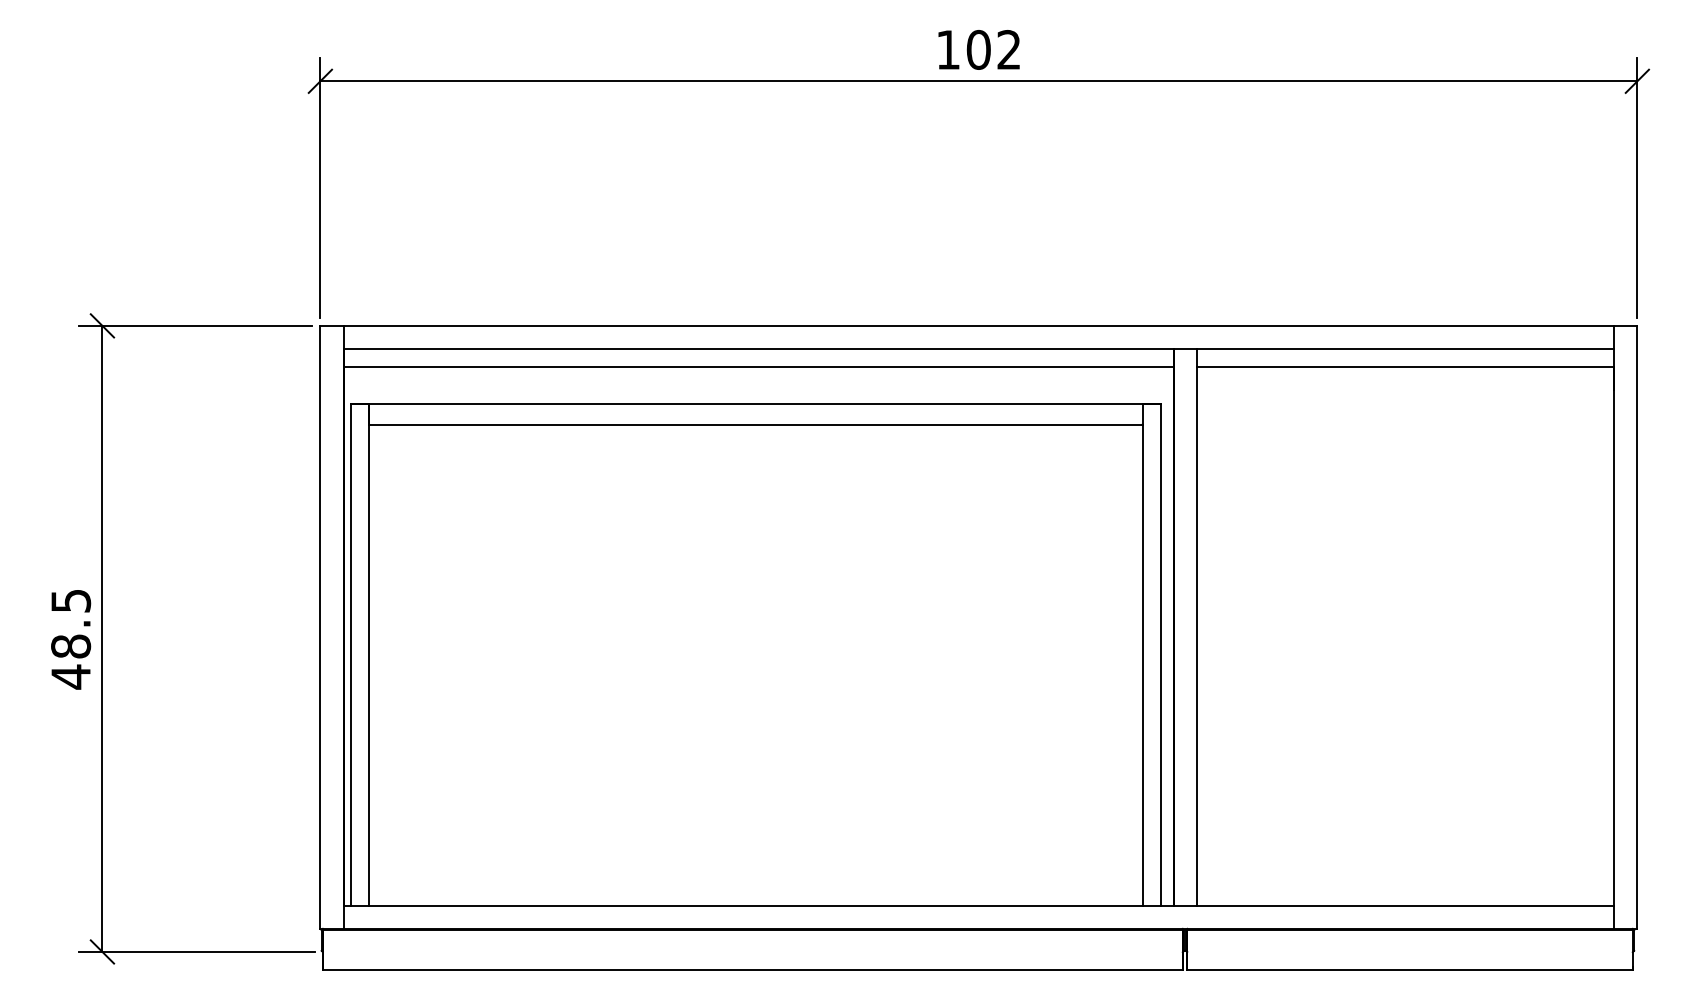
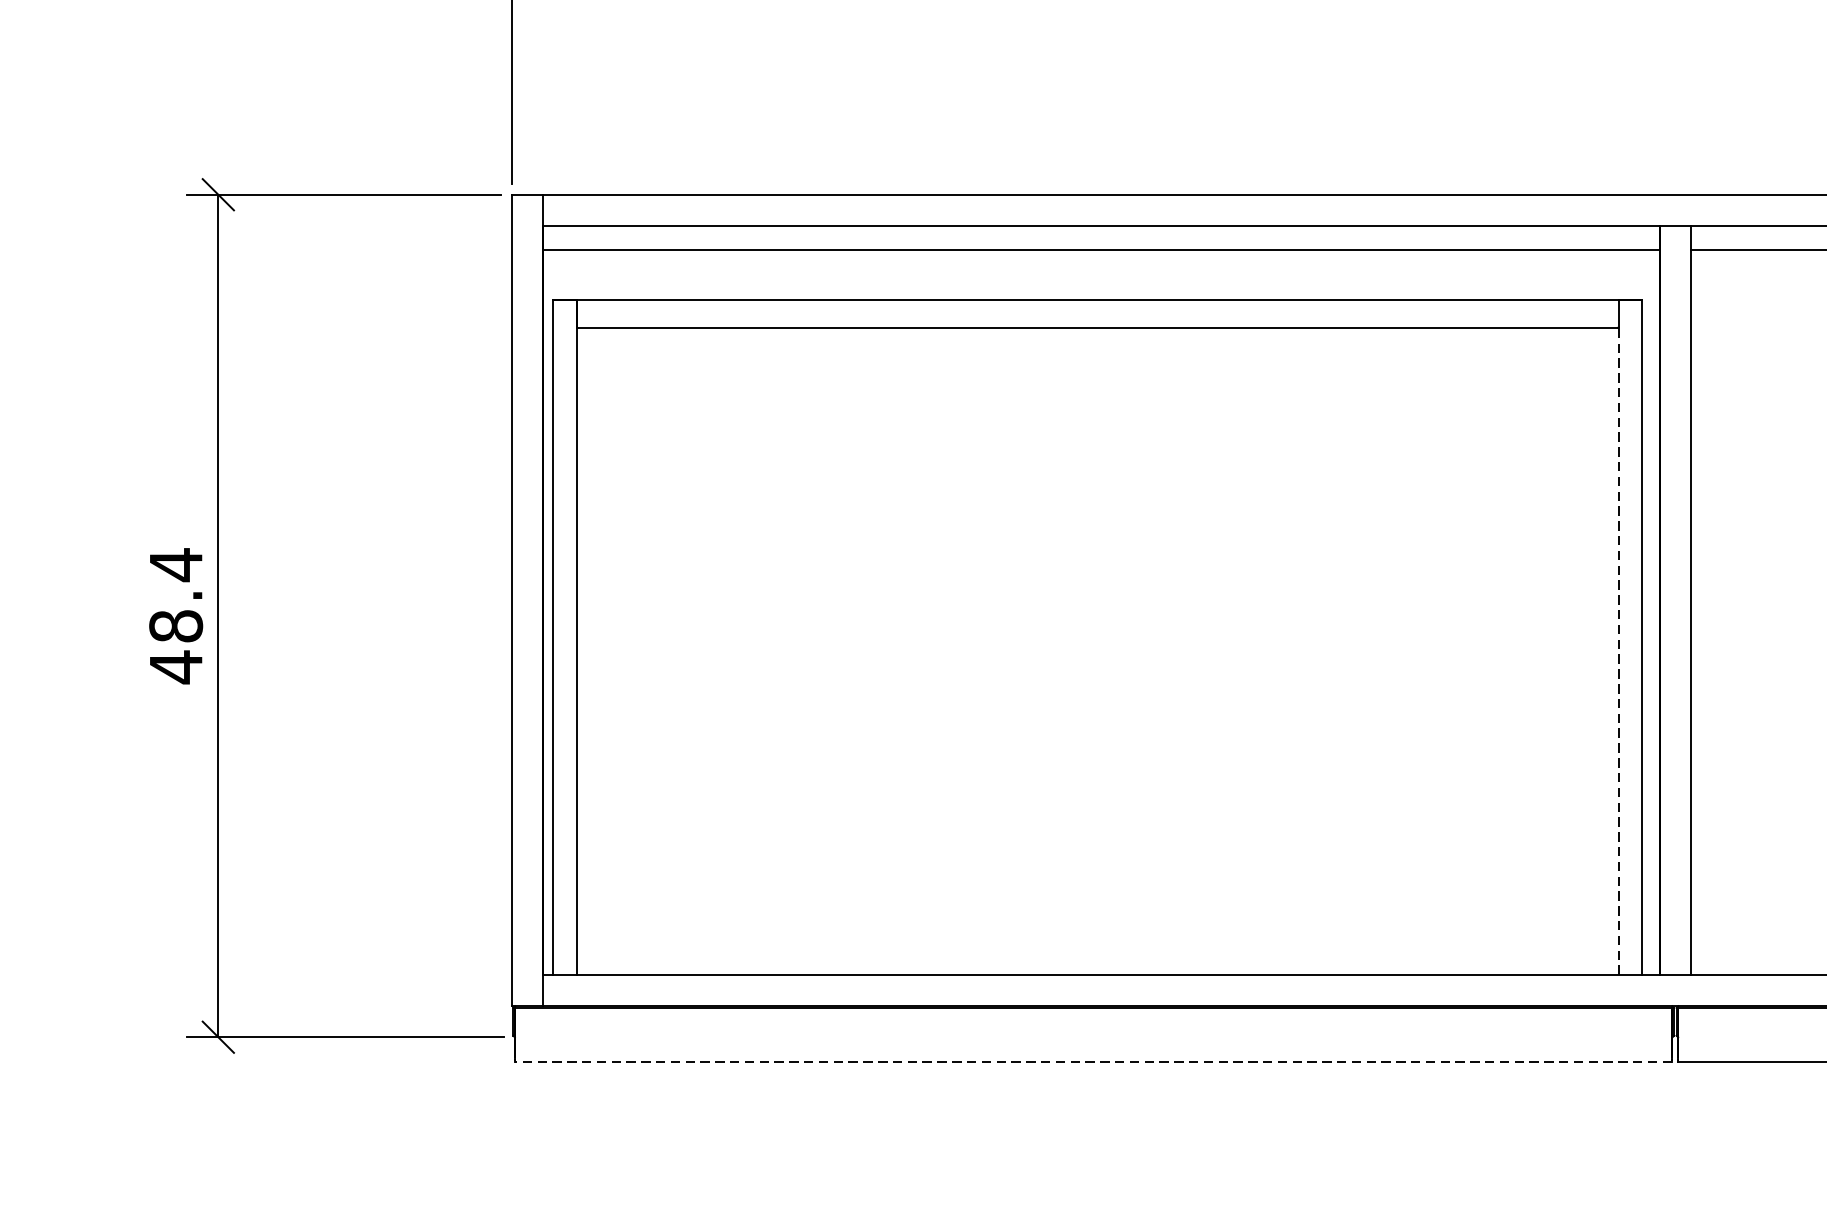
text: (71, 600) -> (176, 564), 48.5 -> 48.4
line: (1142, 664) -> (1617, 650), solid -> dashed
line: (752, 970) -> (1093, 1062), solid -> dashed

